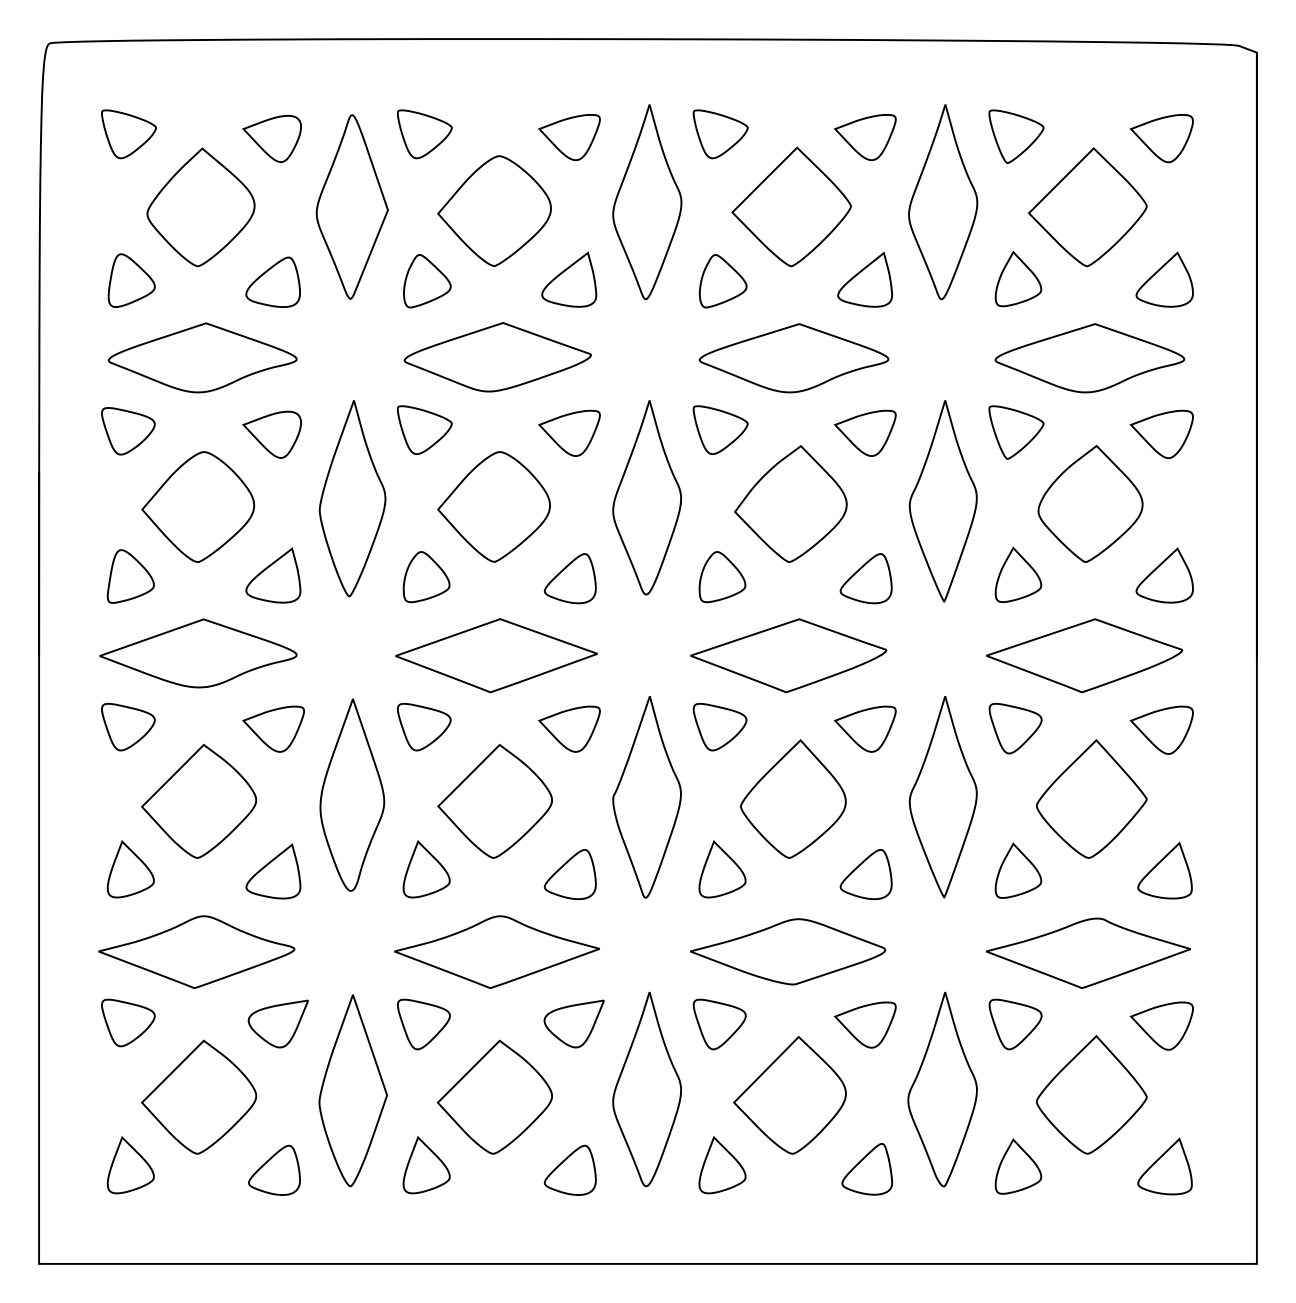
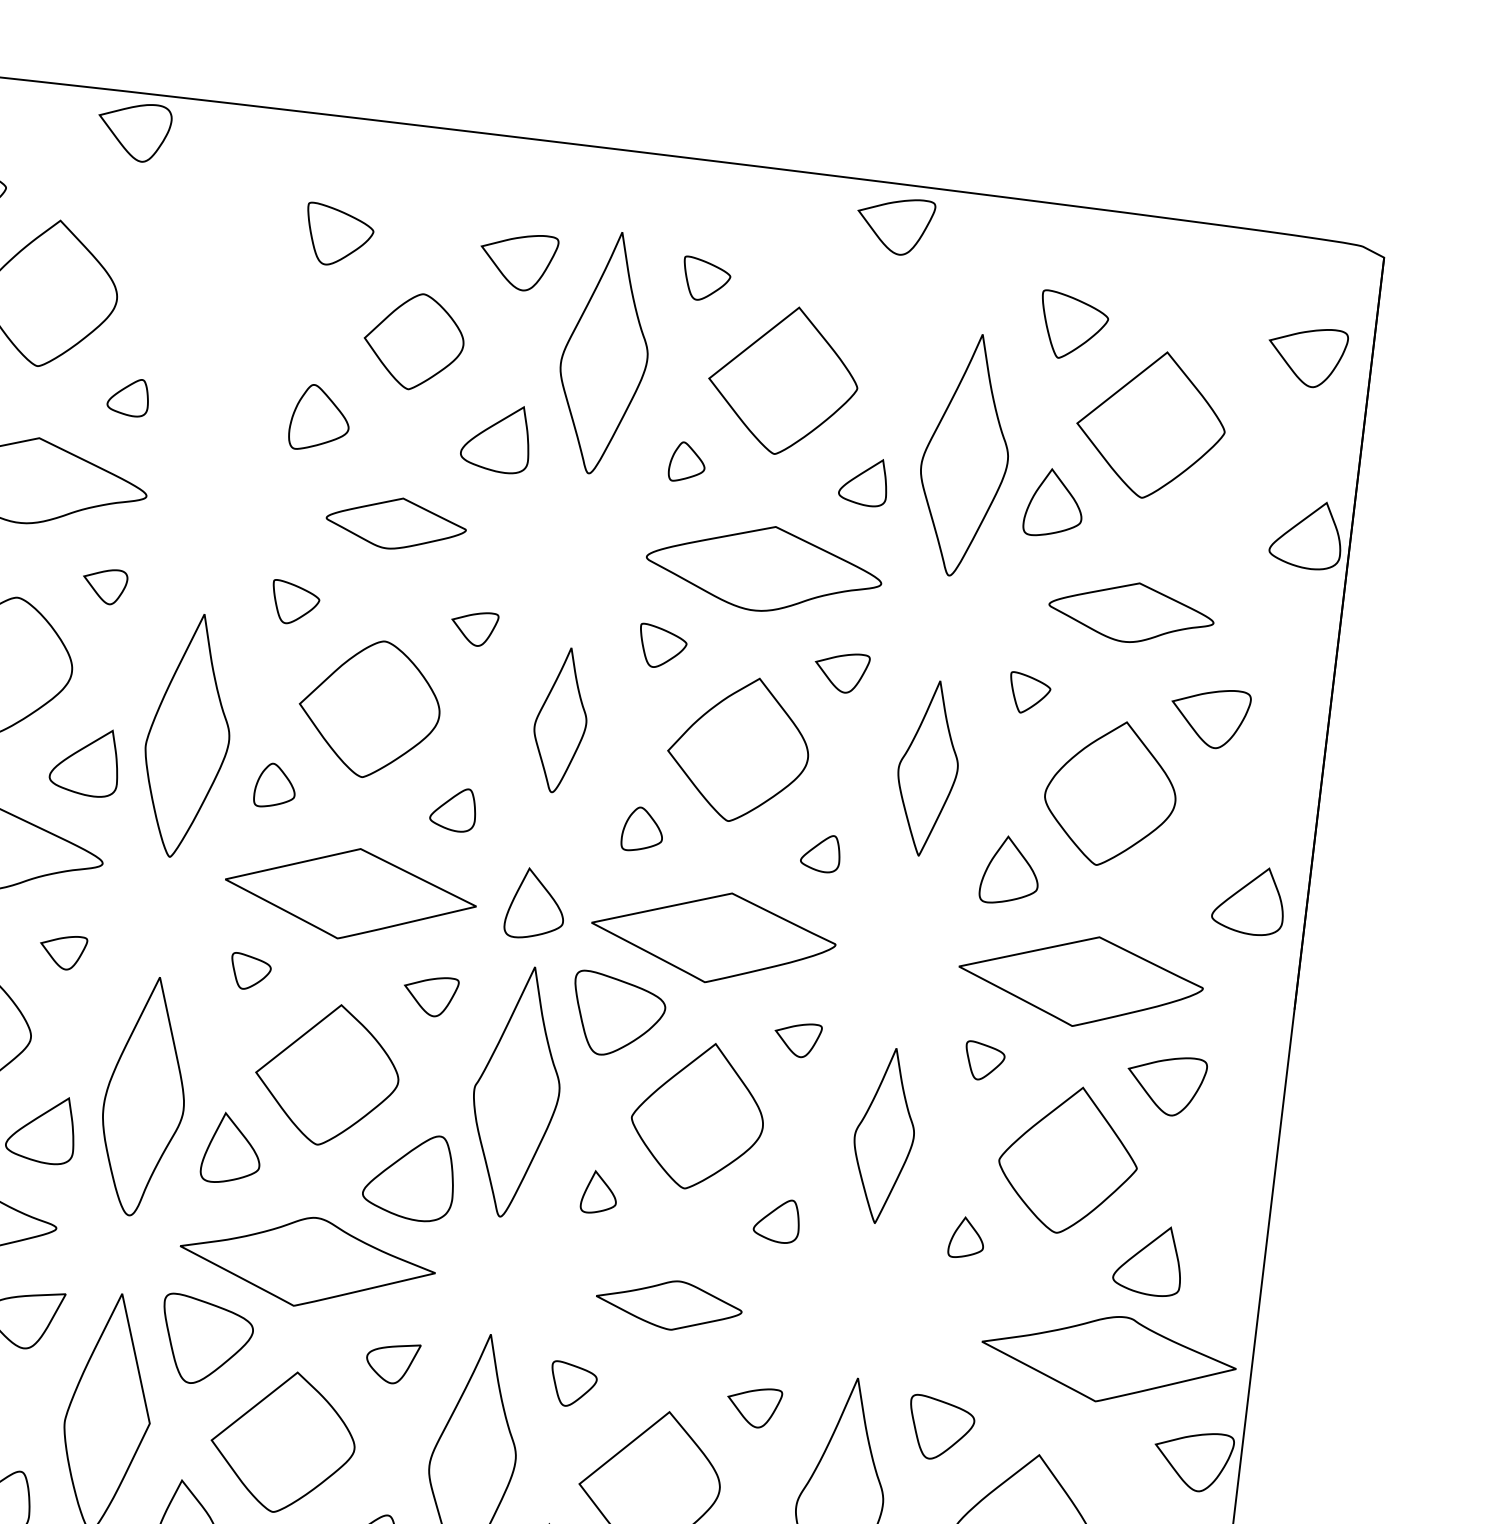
part: (720, 134) -> (706, 279), size x0.7
part: (864, 137) -> (893, 225), moved
part: (271, 138) -> (133, 130), moved
part: (1161, 138) -> (1306, 356), moved
part: (943, 202) -> (965, 455), moved
part: (351, 206) -> (237, 314), removed
part: (494, 210) -> (414, 340), size x0.7
part: (864, 279) -> (863, 481), size x0.7
part: (1164, 279) -> (1306, 534), moved
part: (272, 281) -> (127, 396), size x0.6
part: (722, 281) -> (686, 462), size x0.6
part: (497, 357) -> (396, 523), size x0.6
part: (1089, 358) -> (1131, 612), size x0.7
part: (424, 429) -> (294, 602), size x0.7
part: (720, 429) -> (662, 646), size x0.7
part: (569, 432) -> (474, 627), size x0.6
part: (864, 432) -> (840, 671), size x0.7
part: (1016, 432) -> (1029, 693), size x0.6
part: (271, 434) -> (104, 585), size x0.6
part: (646, 497) -> (560, 719), size x0.6
part: (352, 498) -> (188, 735), moved
part: (942, 501) -> (927, 768), size x0.7
part: (1164, 575) -> (1249, 900), moved
part: (426, 577) -> (275, 786), size x0.7
part: (722, 577) -> (642, 830), size x0.7
part: (569, 578) -> (452, 808), size x0.7
part: (865, 578) -> (820, 852), size x0.6
part: (644, 646) -> (535, 904), added
part: (424, 727) -> (250, 972), size x0.6
part: (719, 727) -> (616, 1016), size x1.4
part: (273, 728) -> (63, 951), size x0.6
part: (569, 728) -> (430, 995), size x0.7
part: (864, 728) -> (796, 1038), size x0.6
part: (1015, 728) -> (984, 1061), size x0.6
part: (352, 794) -> (145, 1095), moved
part: (942, 797) -> (883, 1136), size x0.7
part: (722, 869) -> (599, 1192), size x0.6
part: (1018, 870) -> (967, 1237), size x0.6
part: (570, 874) -> (410, 1176), size x1.4
part: (865, 874) -> (776, 1220), size x0.7
part: (788, 951) -> (669, 1304), size x0.6
part: (1087, 952) -> (1107, 1357), moved
part: (573, 1023) -> (391, 1362), size x0.7
part: (423, 1024) -> (205, 1341), size x1.4
part: (719, 1024) -> (572, 1384), size x0.7
part: (864, 1024) -> (753, 1406), size x0.7
part: (1161, 1025) -> (1192, 1460), moved

